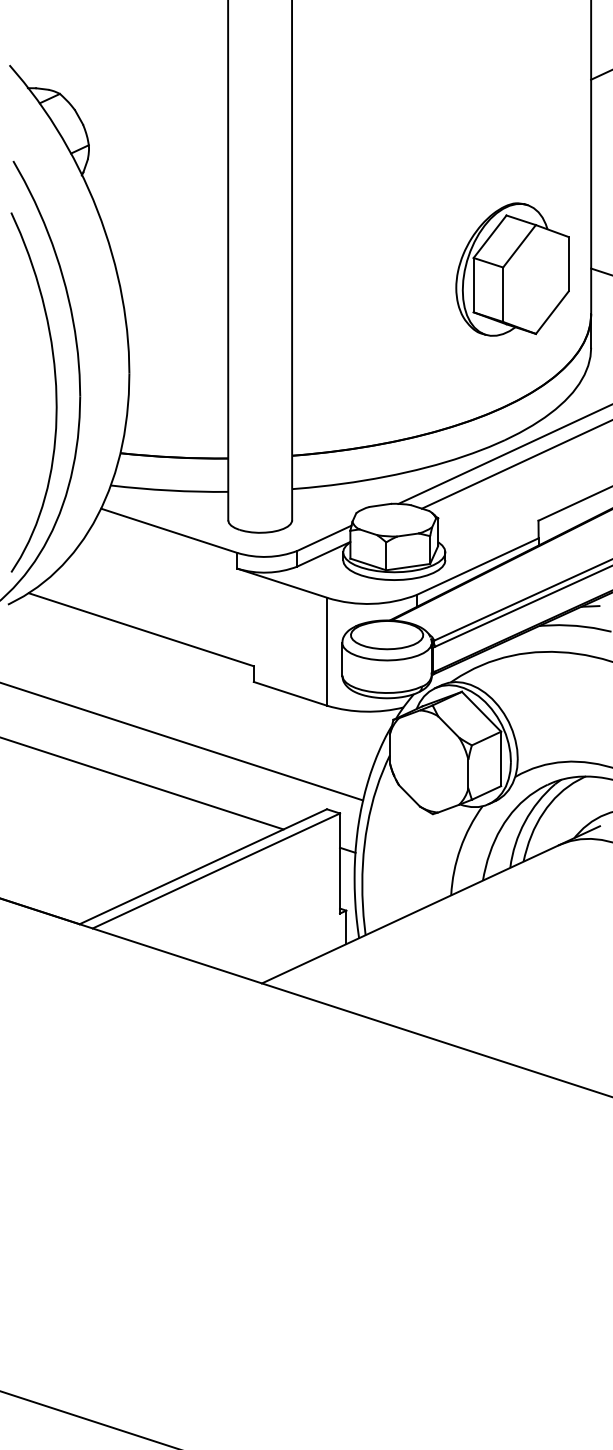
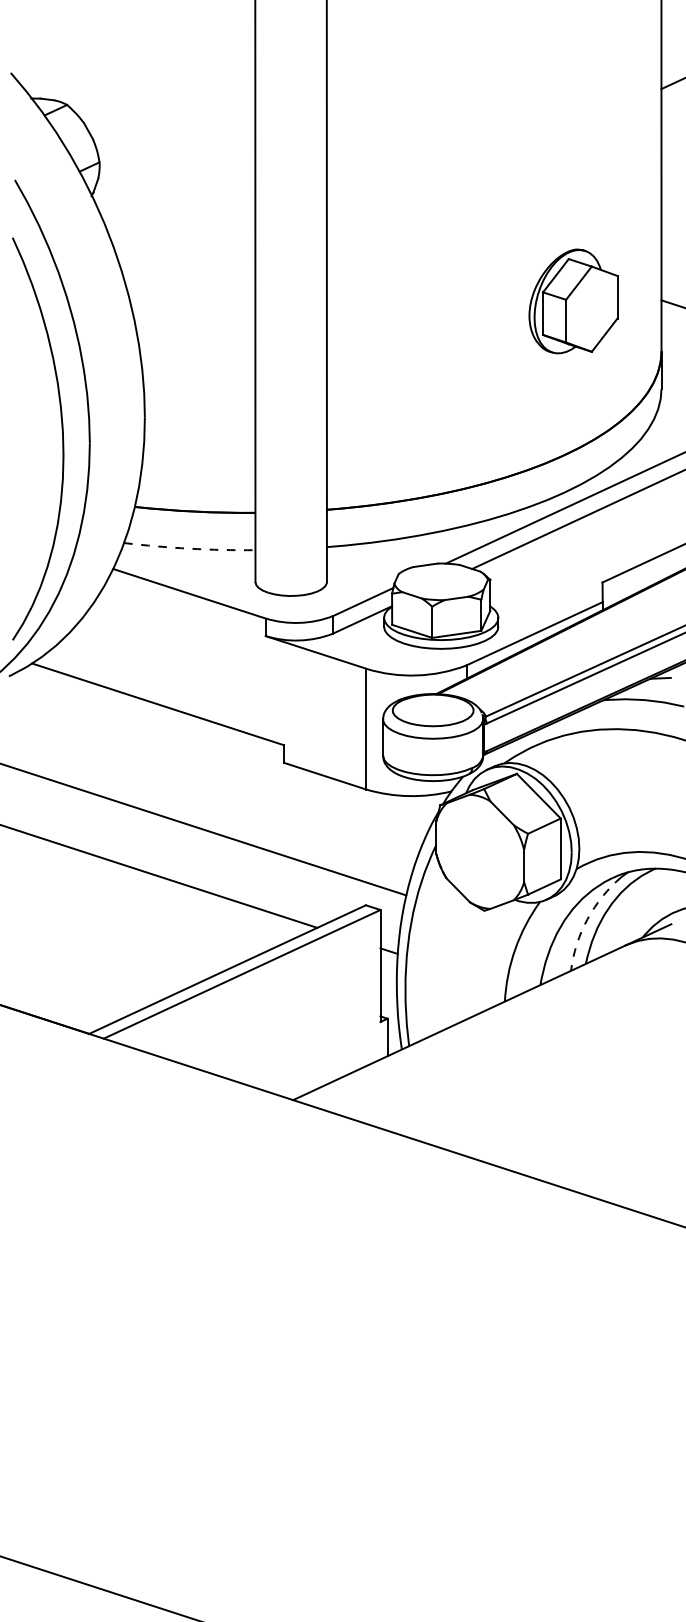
part: (512, 269) -> (573, 301), size x0.7
arc: (169, 490) -> (189, 548), solid -> dashed
arc: (525, 821) -> (588, 918), solid -> dashed

